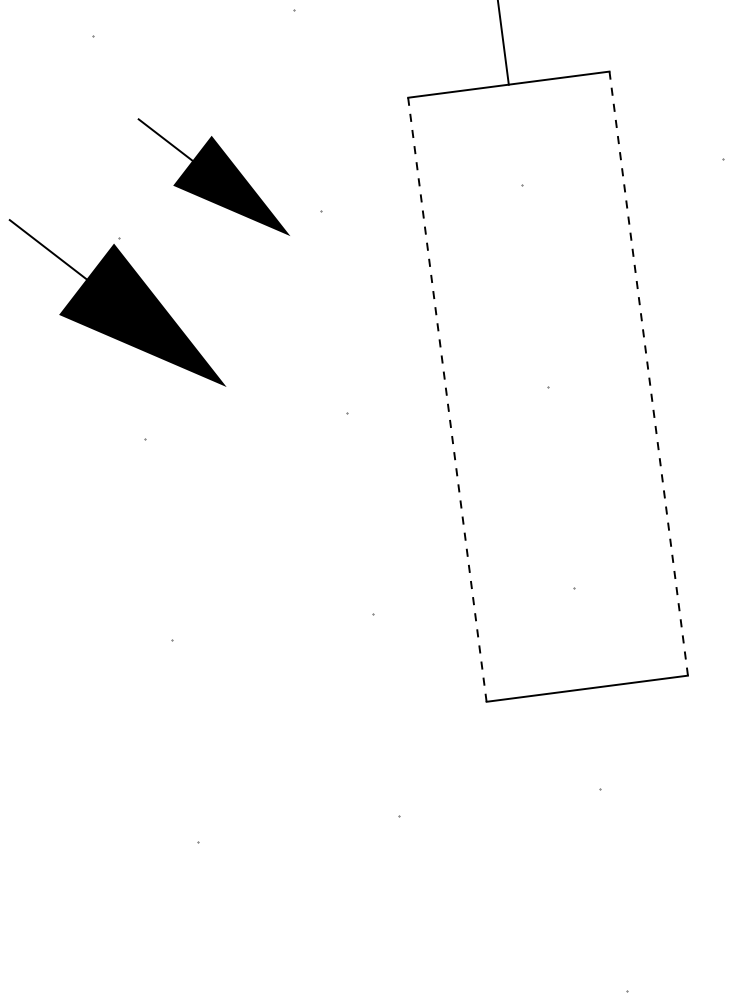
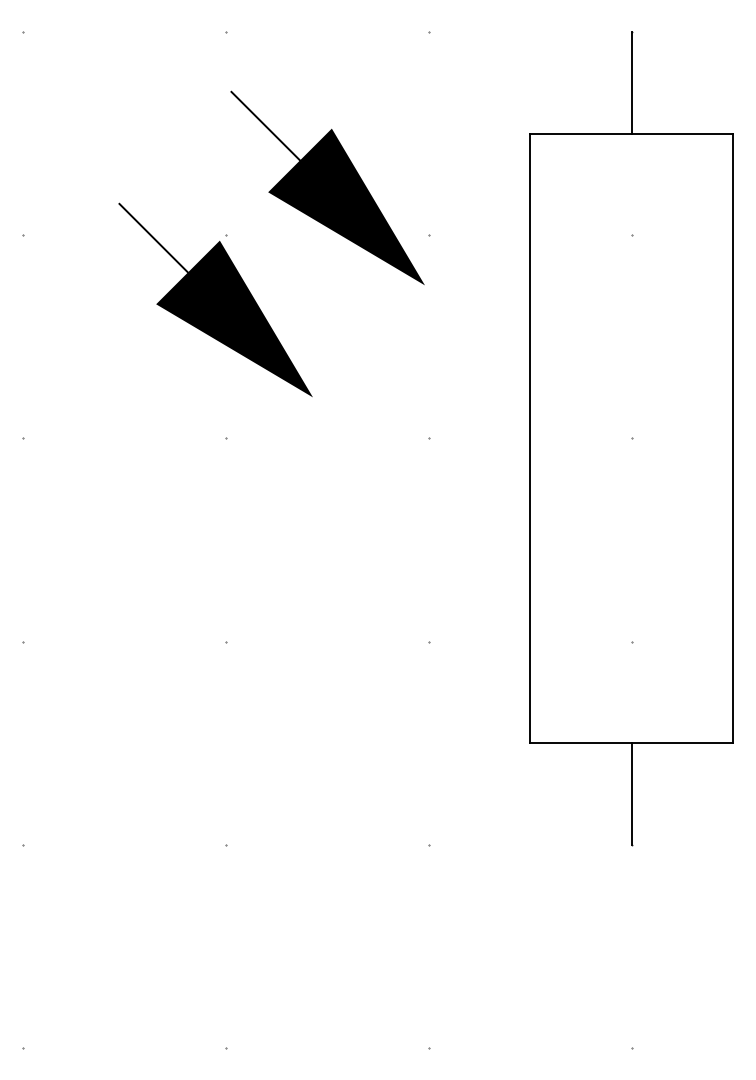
part: (213, 177) -> (327, 187), size x1.43
line: (648, 373) -> (733, 438), dashed -> solid
line: (447, 399) -> (530, 438), dashed -> solid
line: (593, 738) -> (631, 793), added

